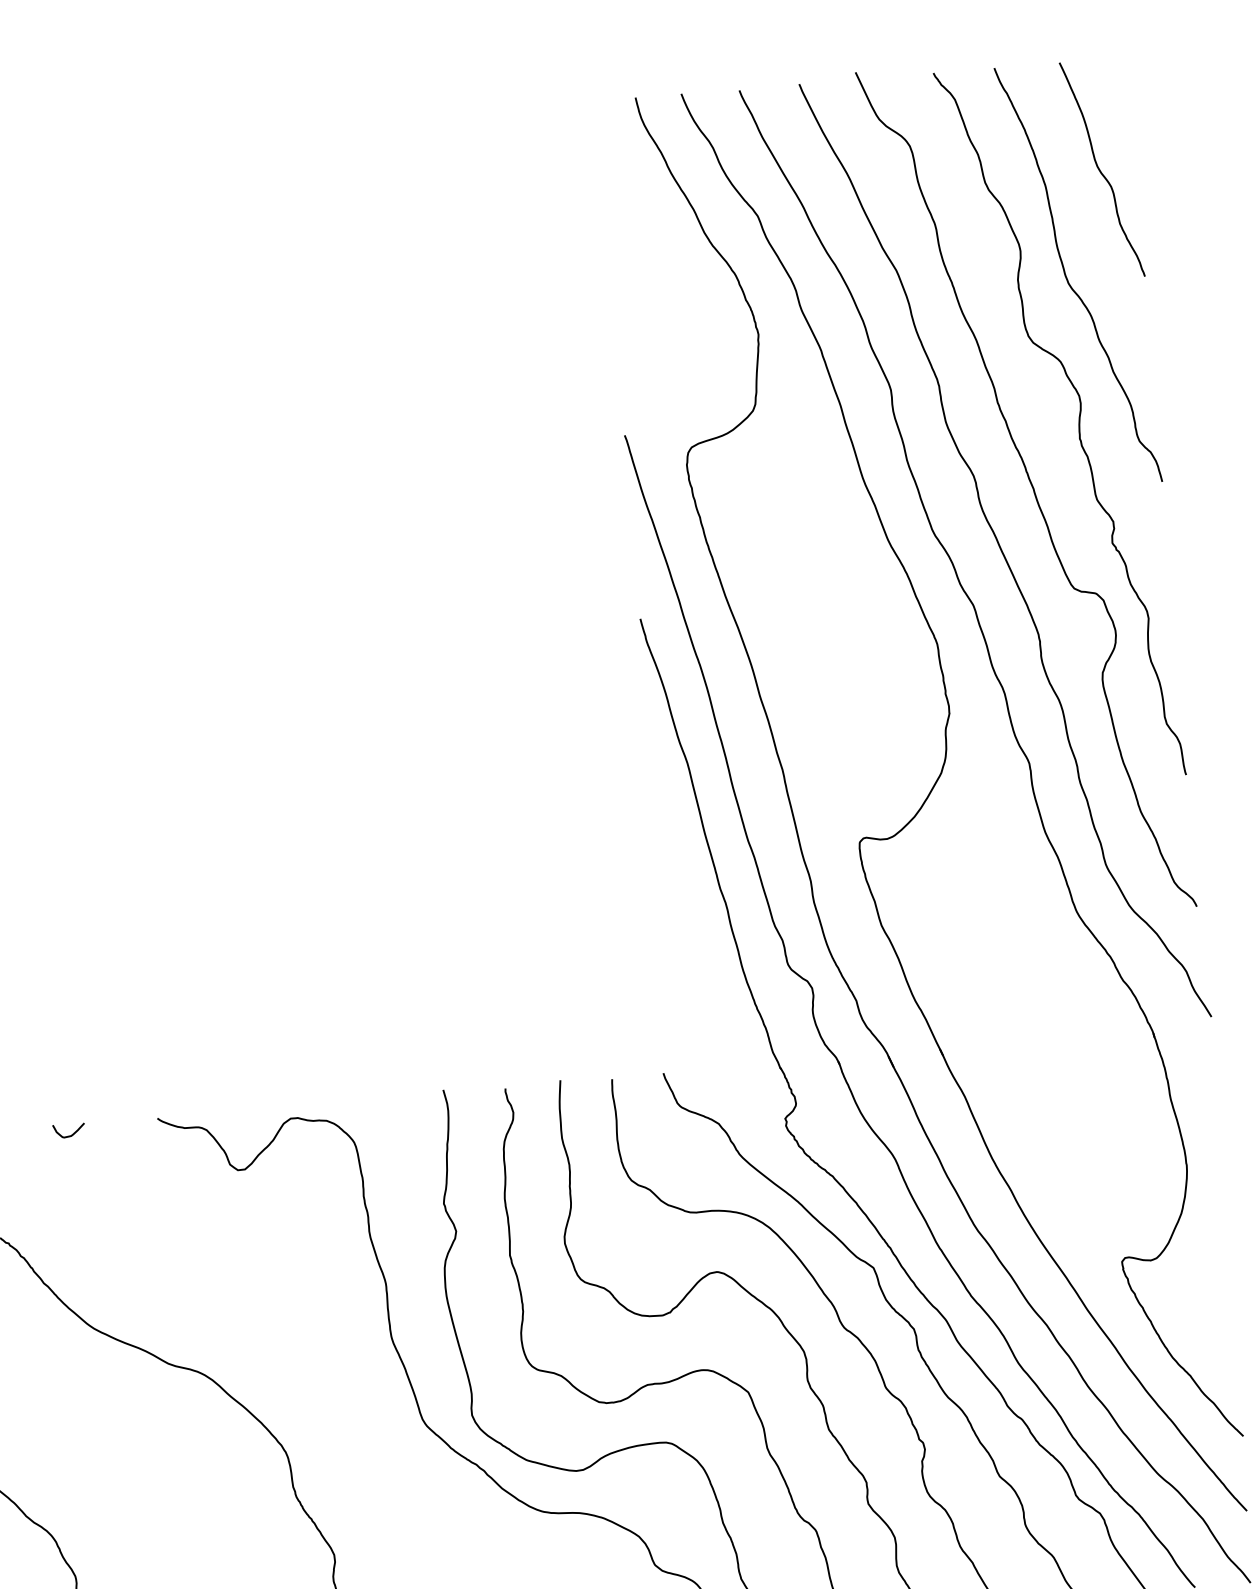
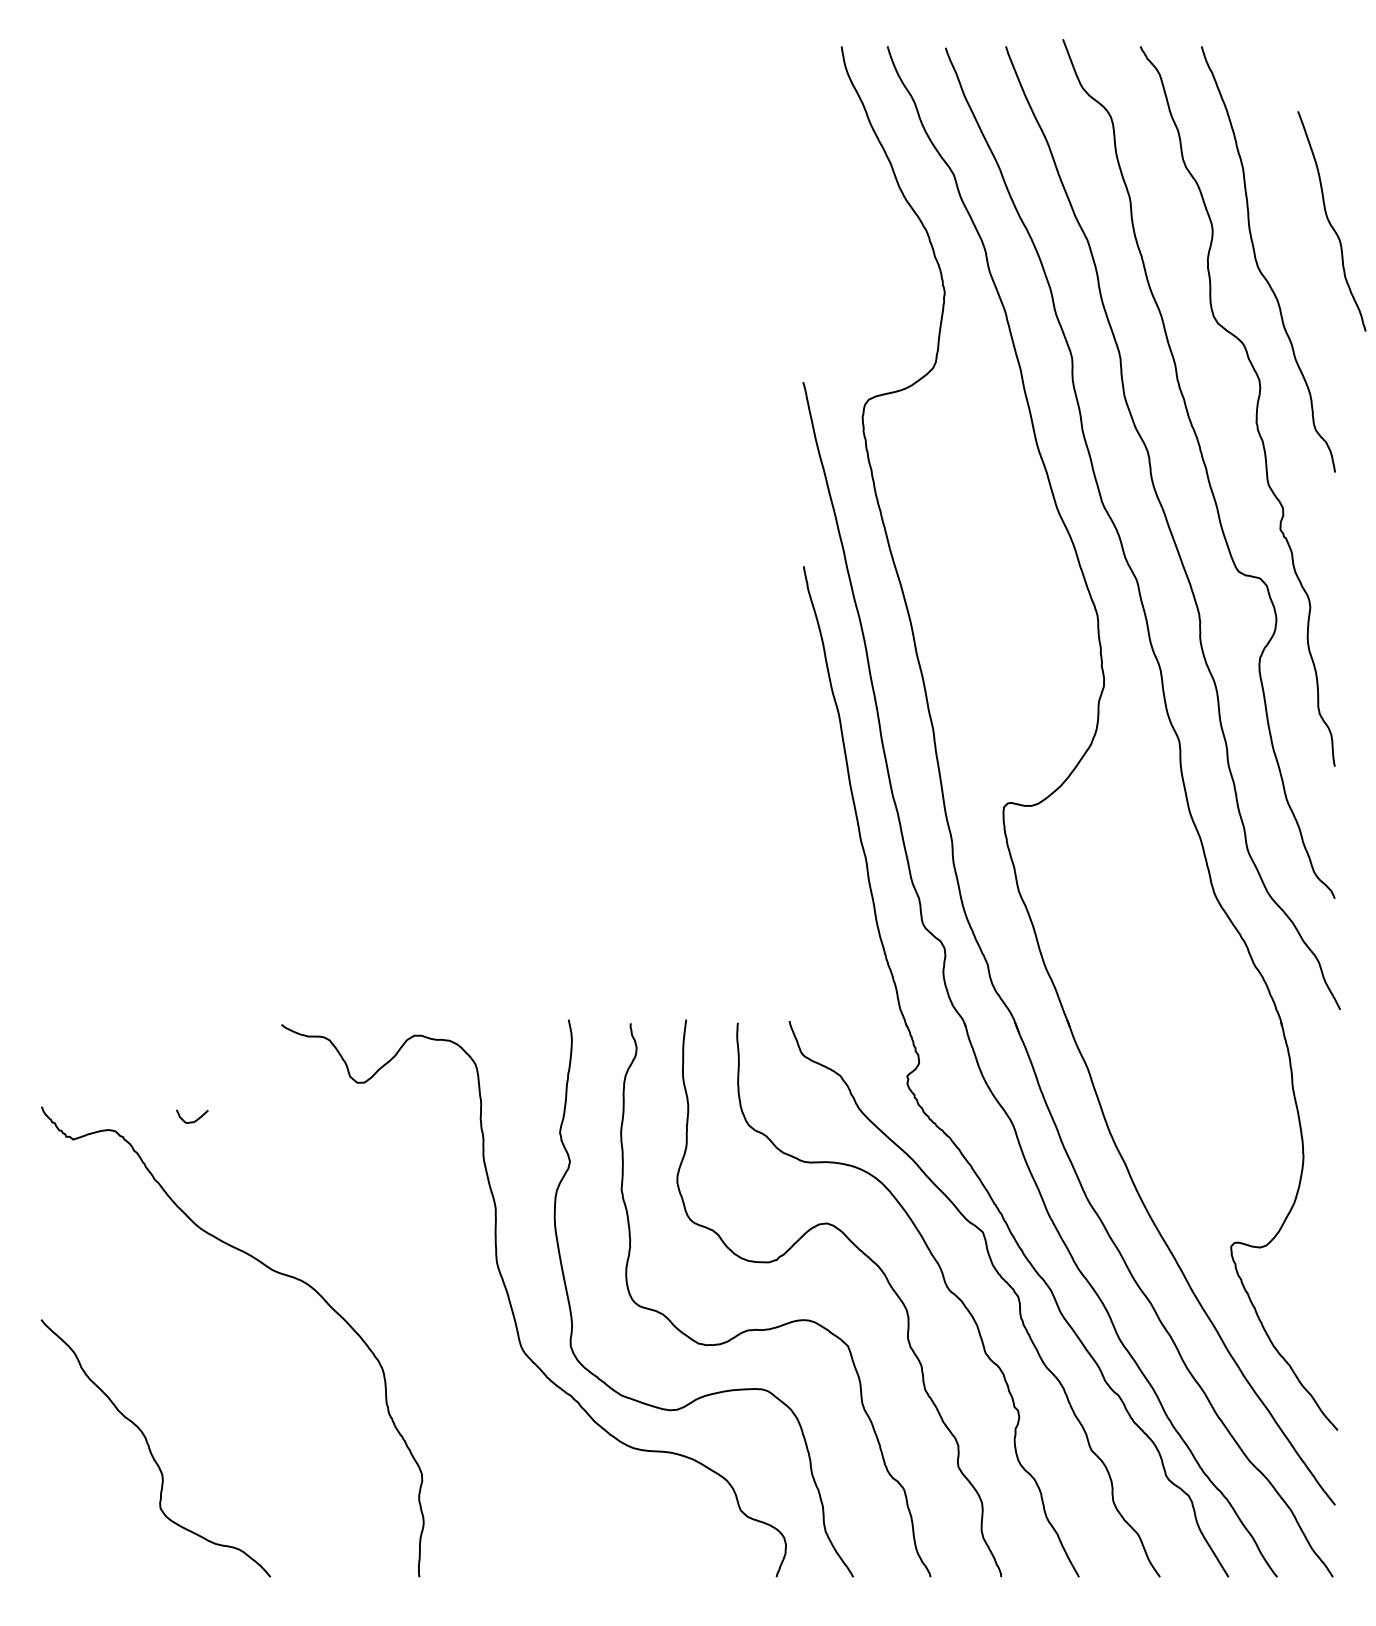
curve: (1100, 170) -> (1330, 222), moved
curve: (71, 1134) -> (194, 1120), moved

